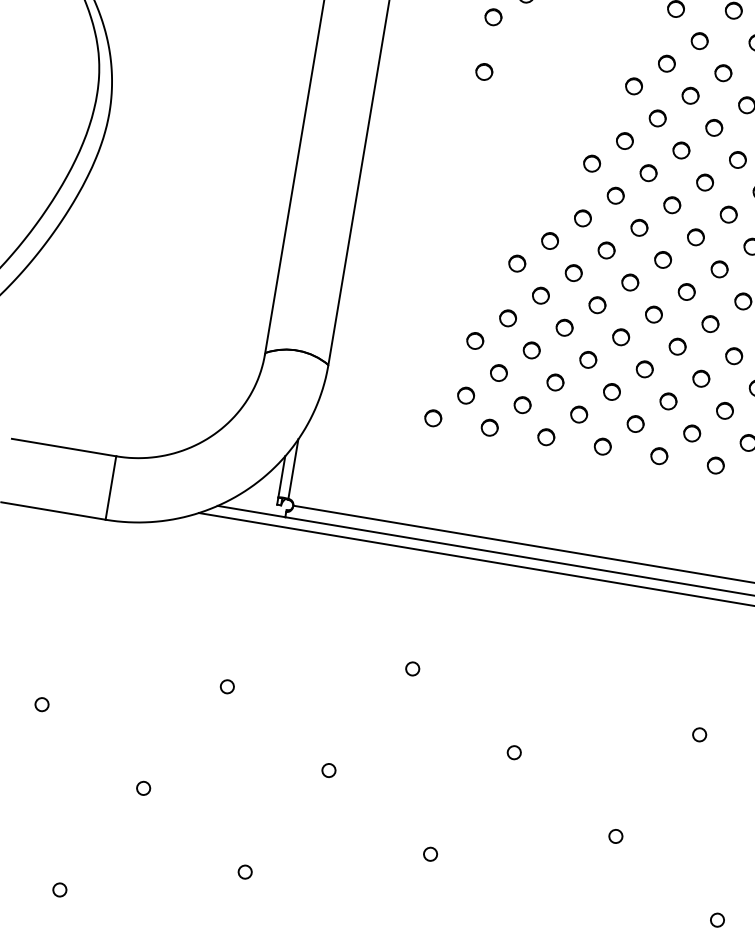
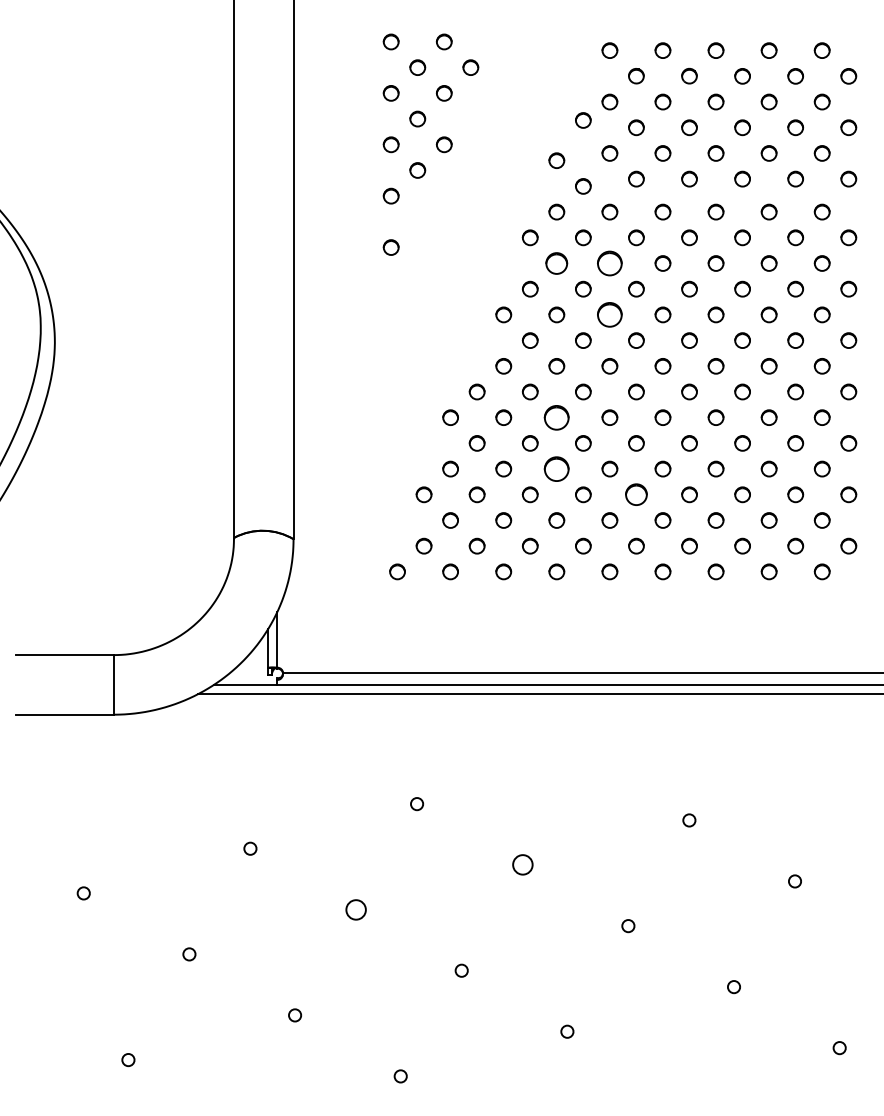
part: (657, 118) -> (556, 263), size x1.4
part: (713, 127) -> (609, 263), size x1.6
part: (704, 182) -> (609, 314), size x1.6
part: (629, 282) -> (556, 417), size x1.6
part: (620, 336) -> (556, 468), size x1.6
part: (701, 378) -> (636, 494), size x1.4
circle: (513, 753) -> (522, 865), size x1.6
circle: (328, 770) -> (355, 909), size x1.6

